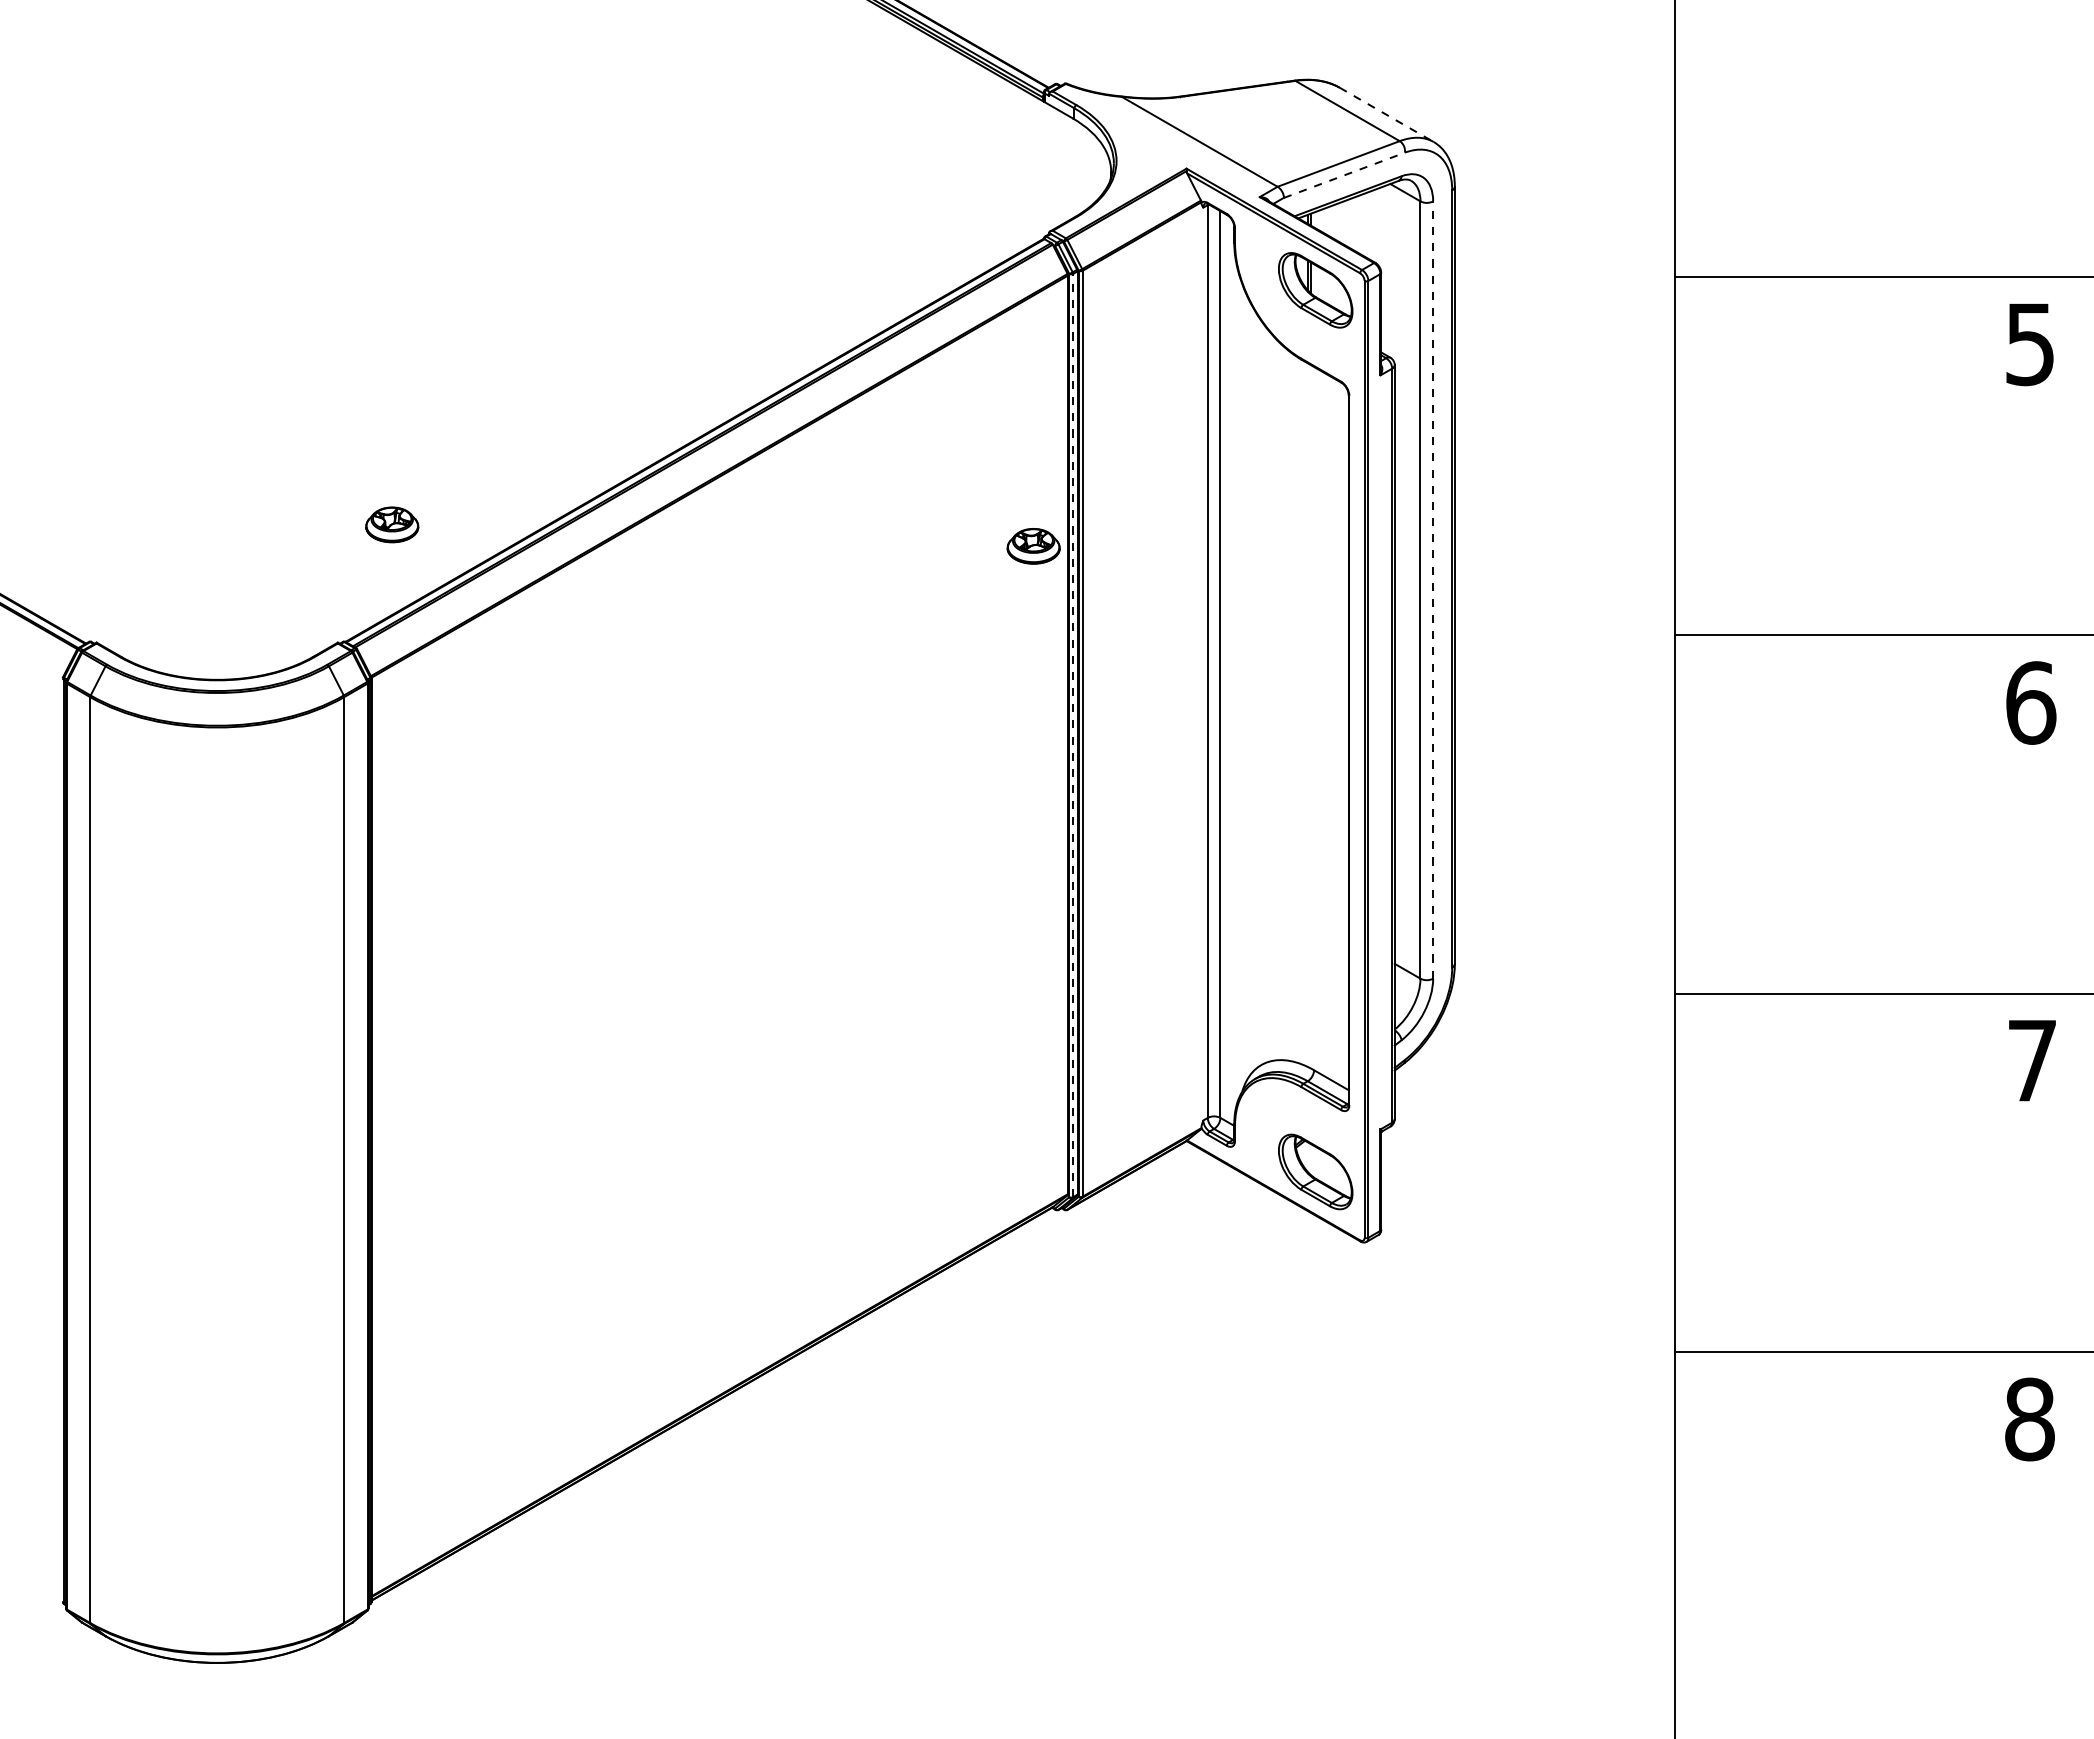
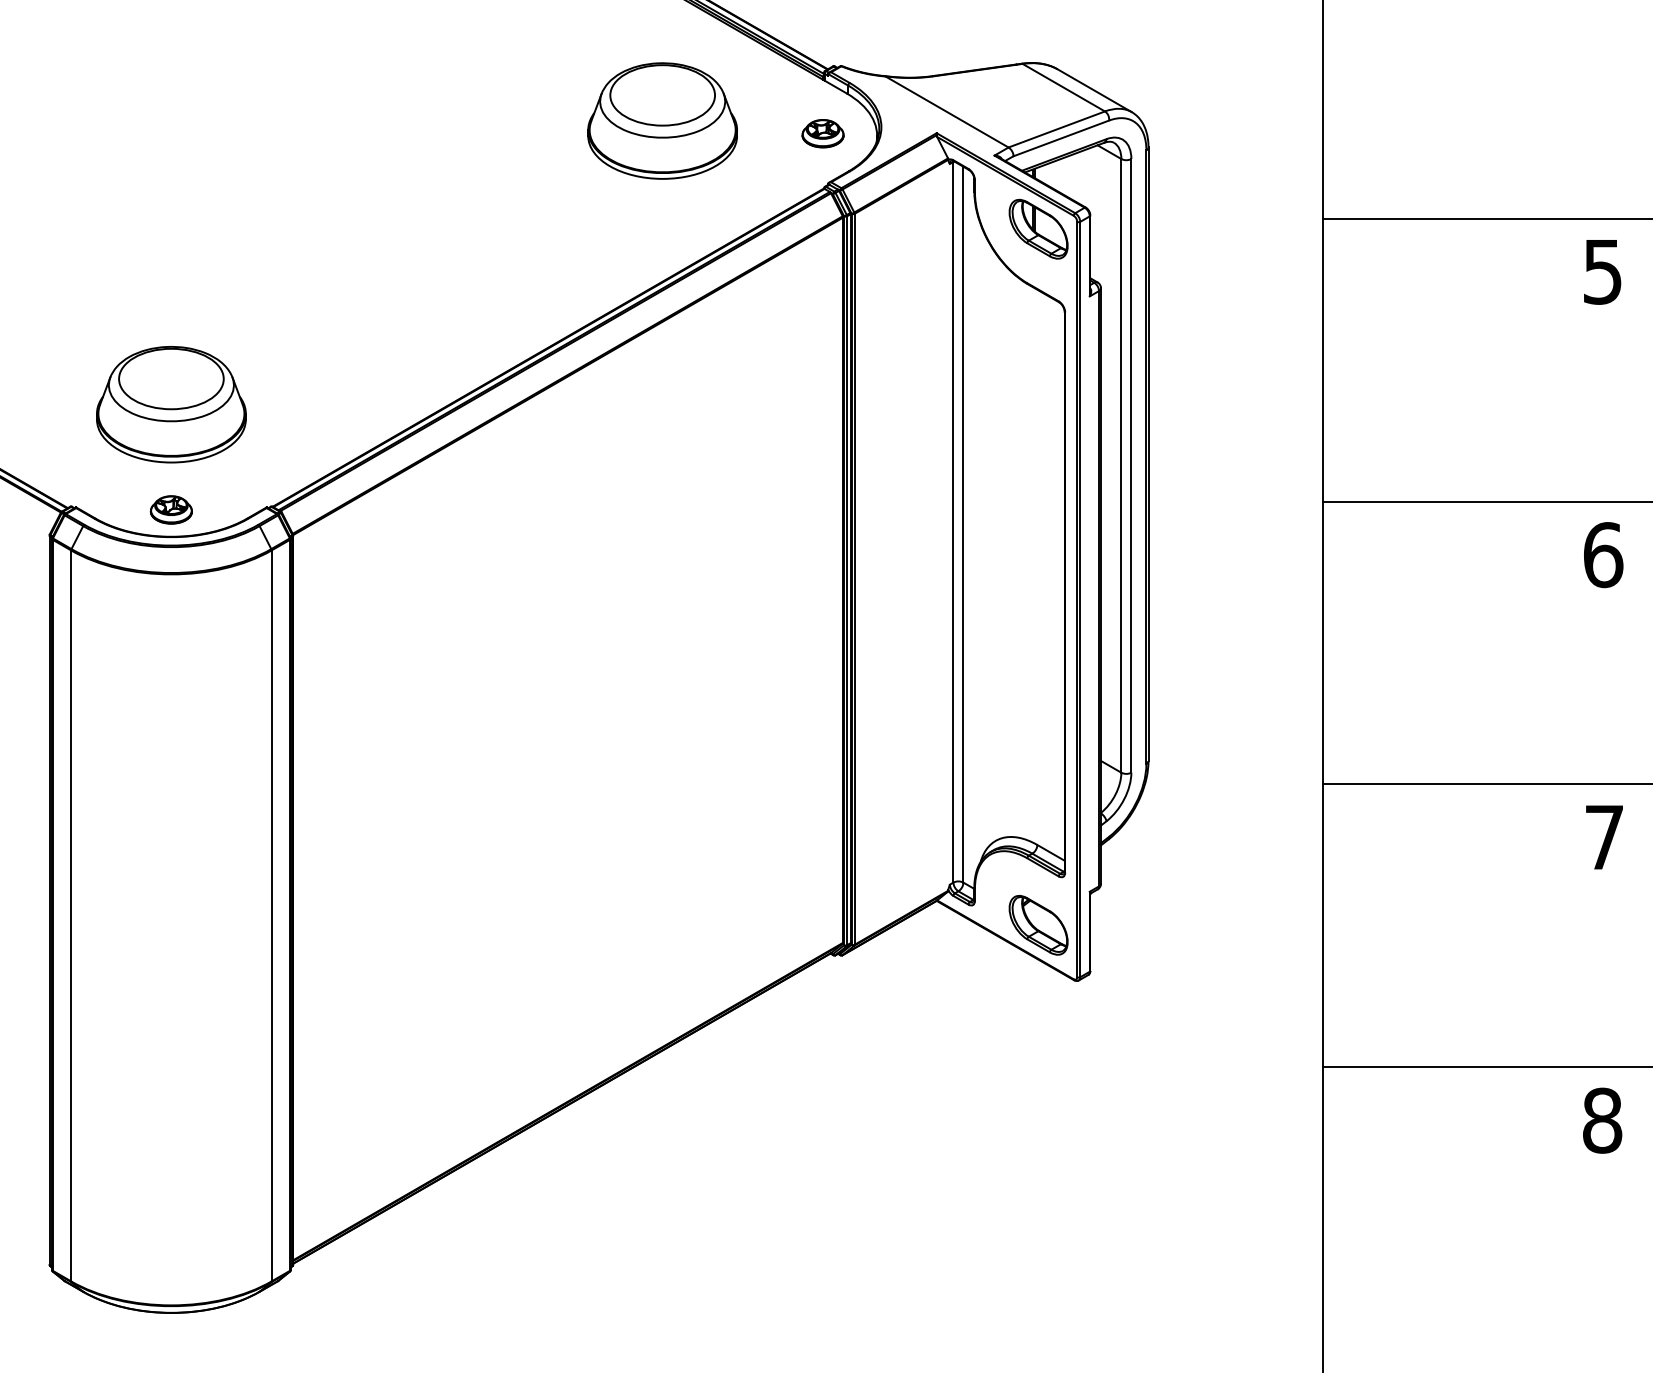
line: (1387, 115) -> (1095, 91), dashed -> solid
part: (839, 153) -> (662, 121), added
line: (1344, 175) -> (1061, 138), dashed -> solid
part: (217, 512) -> (171, 404), added
part: (392, 524) -> (171, 509), moved
part: (1033, 546) -> (822, 133), moved
line: (1433, 590) -> (1131, 466), dashed -> solid
line: (1073, 735) -> (847, 580), dashed -> solid

